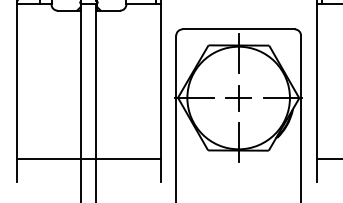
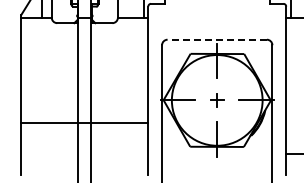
line: (238, 29) -> (217, 39), solid -> dashed
part: (237, 96) -> (216, 99), size x0.6
line: (88, 158) -> (84, 122), moved

